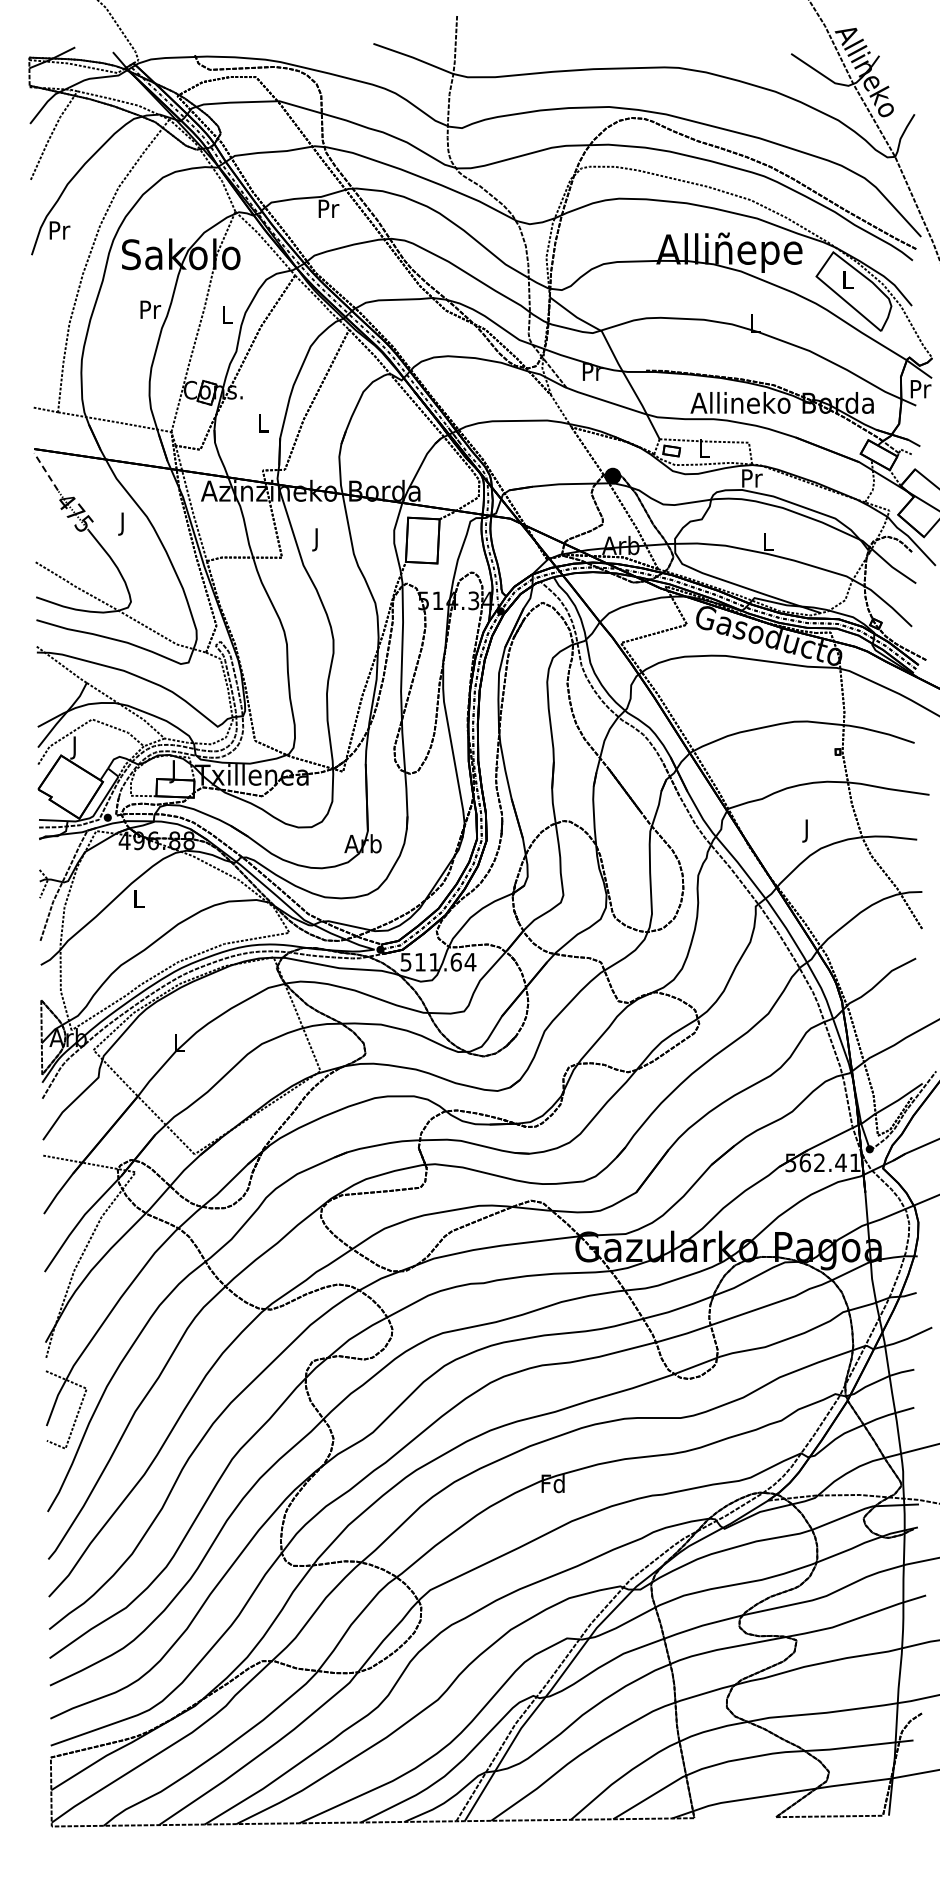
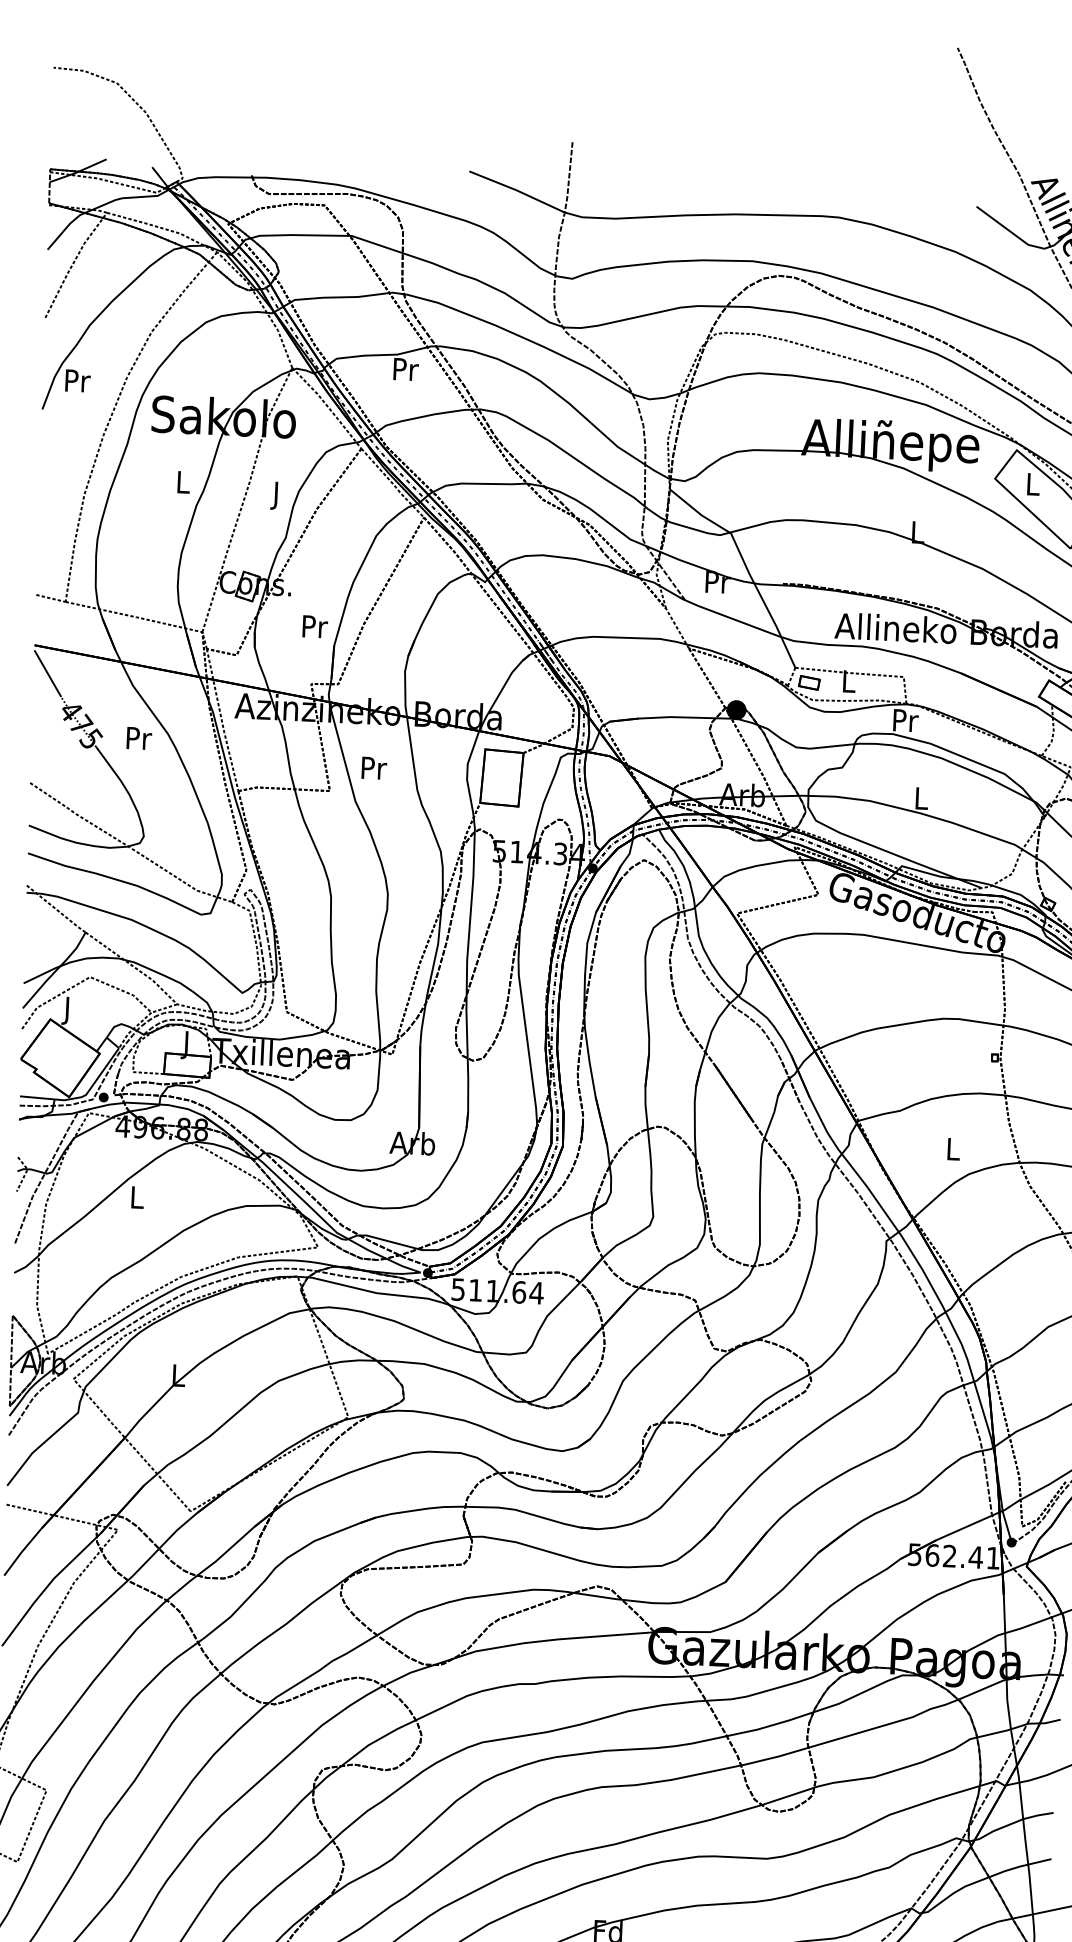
text: (150, 309) -> (183, 482), Pr -> L
text: (227, 316) -> (276, 494), L -> J
text: (263, 423) -> (314, 626), L -> Pr
line: (45, 471) -> (47, 673), dashed -> solid
text: (123, 523) -> (139, 740), J -> Pr
text: (317, 539) -> (373, 770), J -> Pr
text: (807, 830) -> (953, 1151), J -> L

